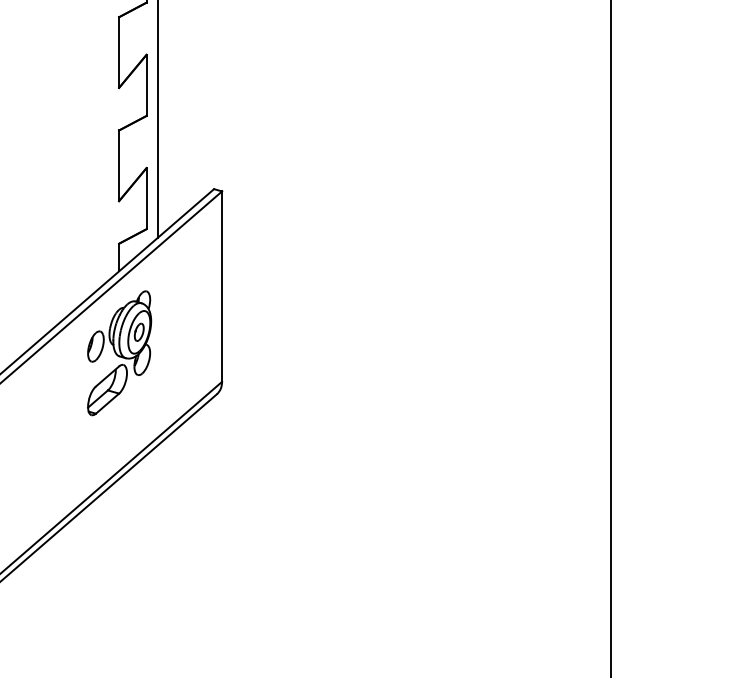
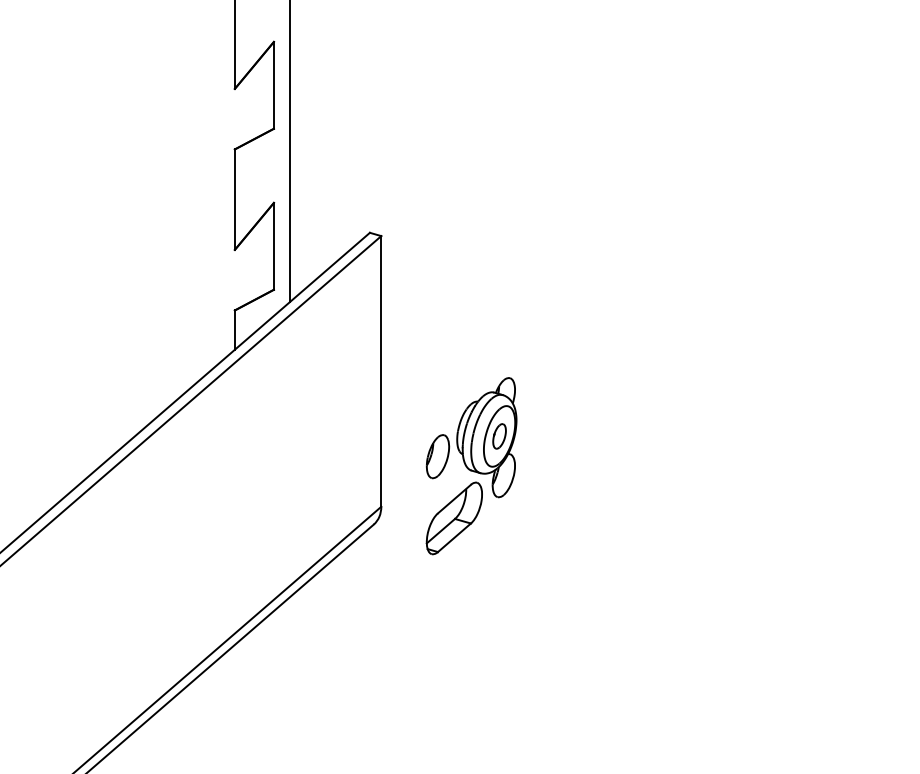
part: (119, 353) -> (471, 466), moved

